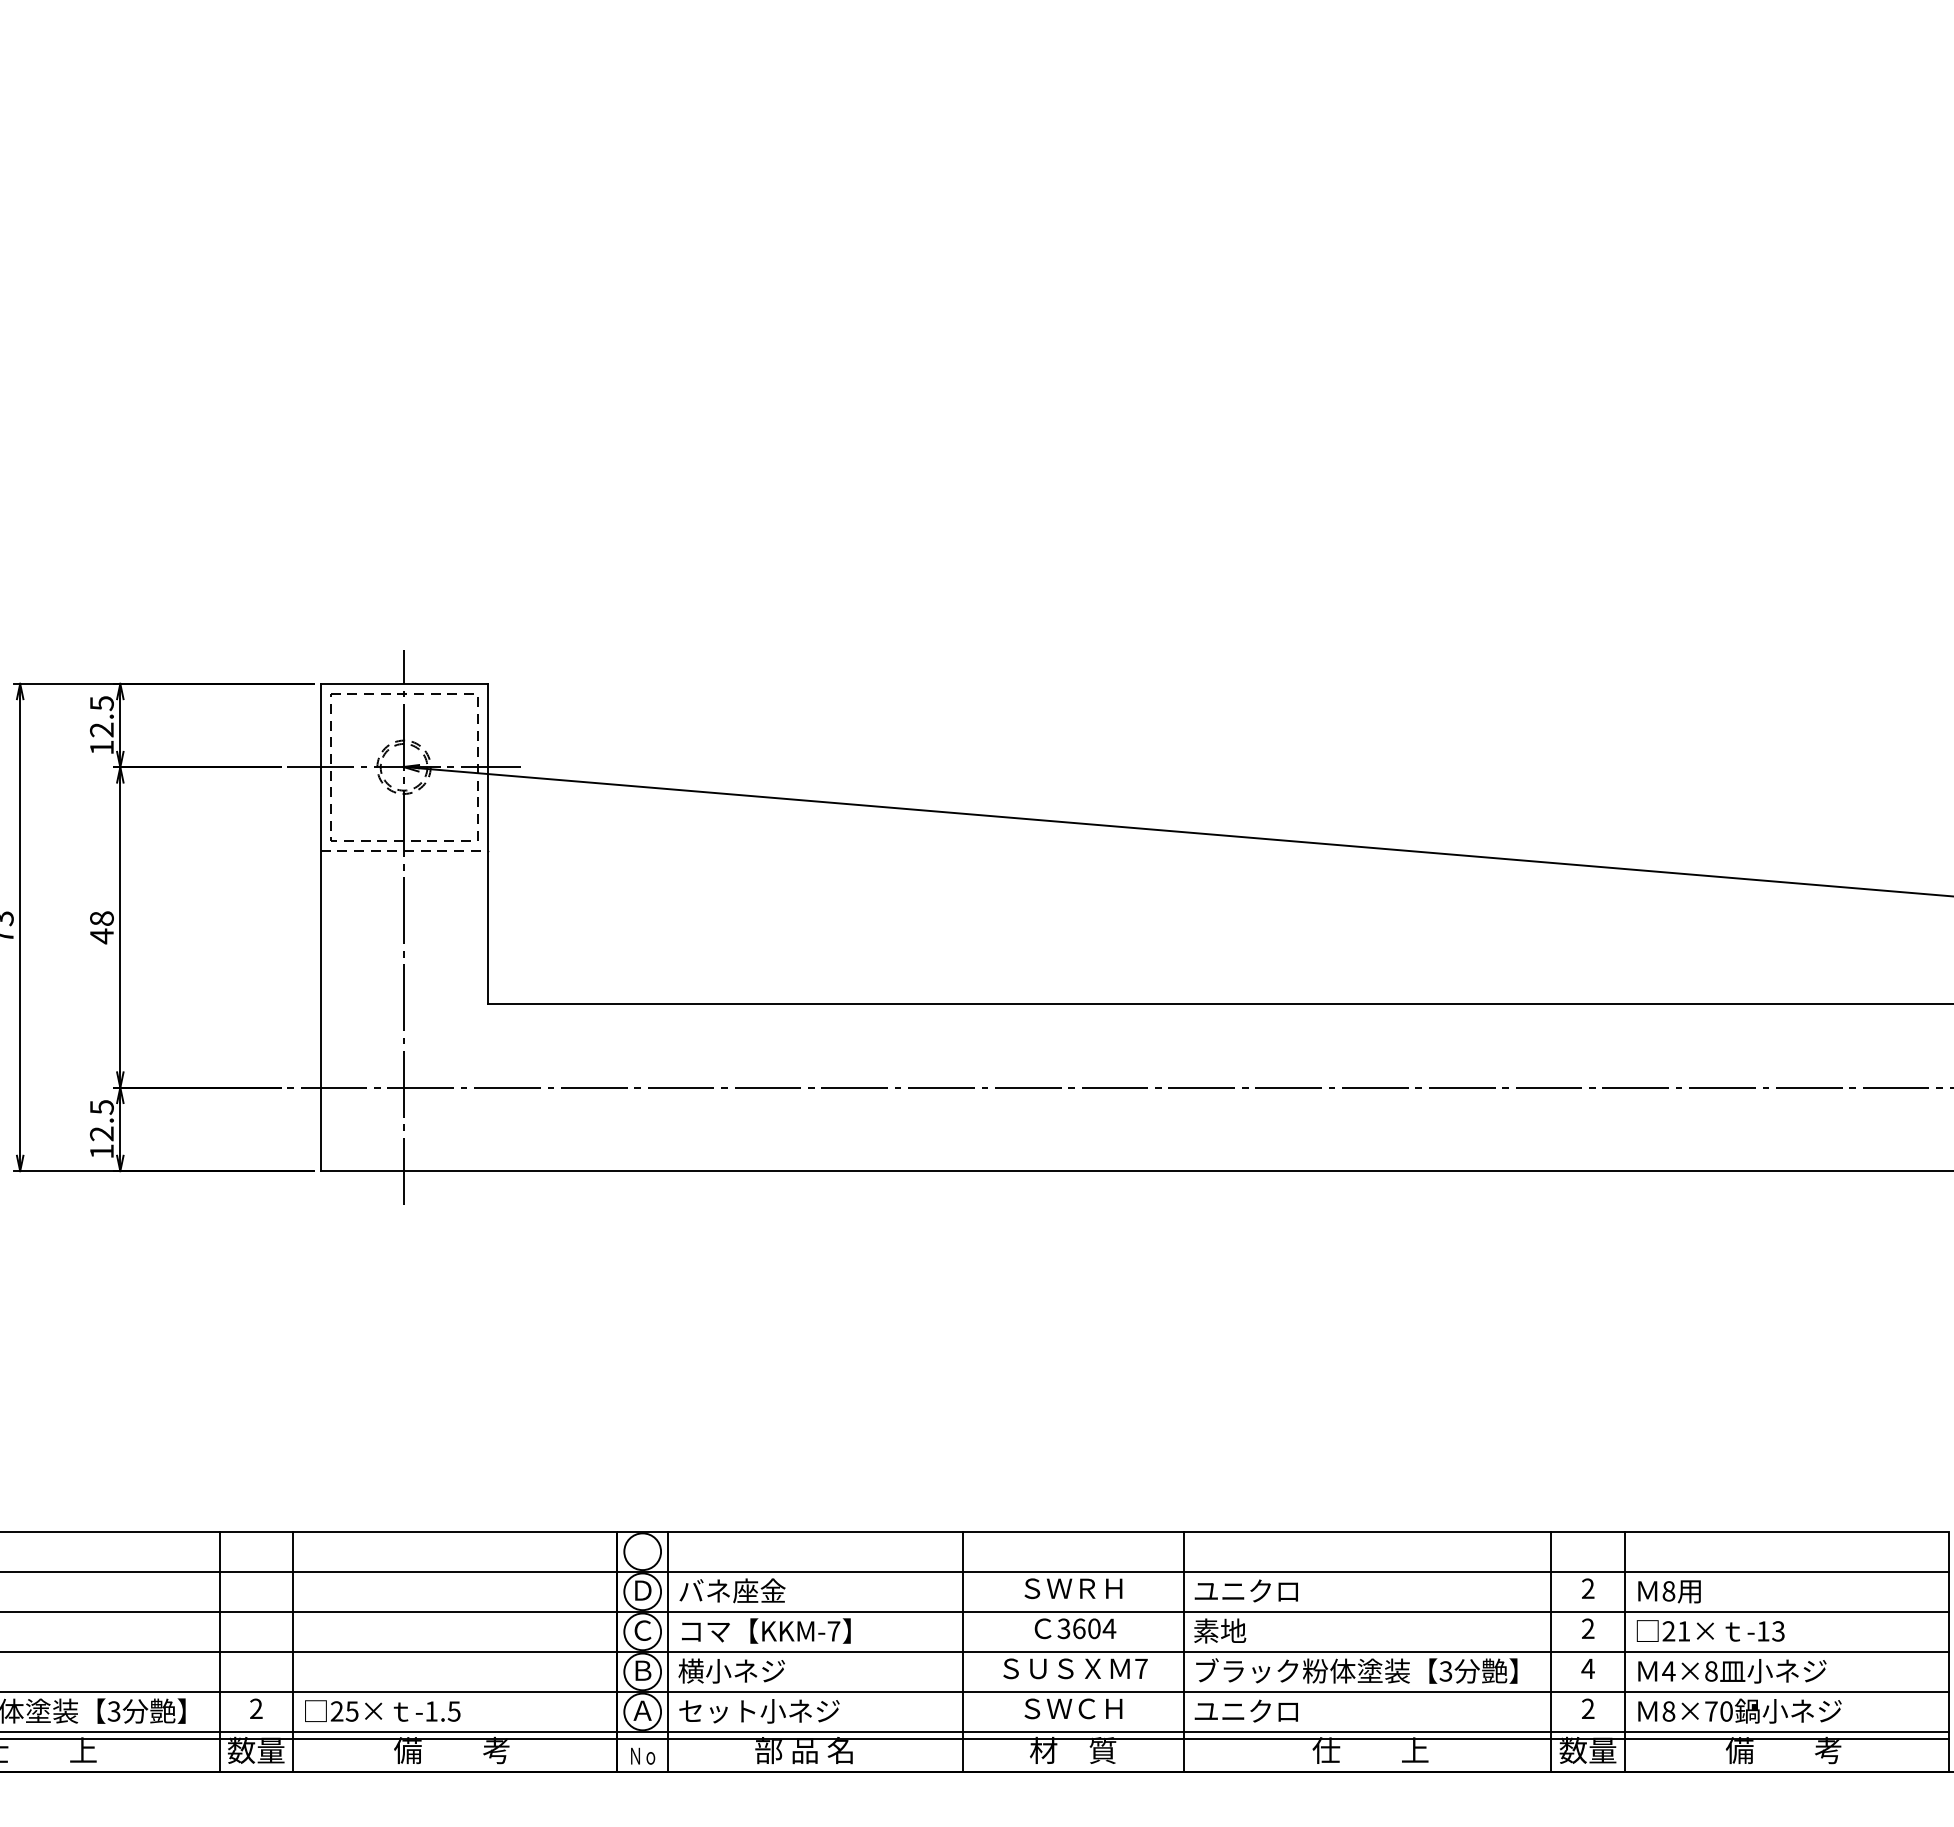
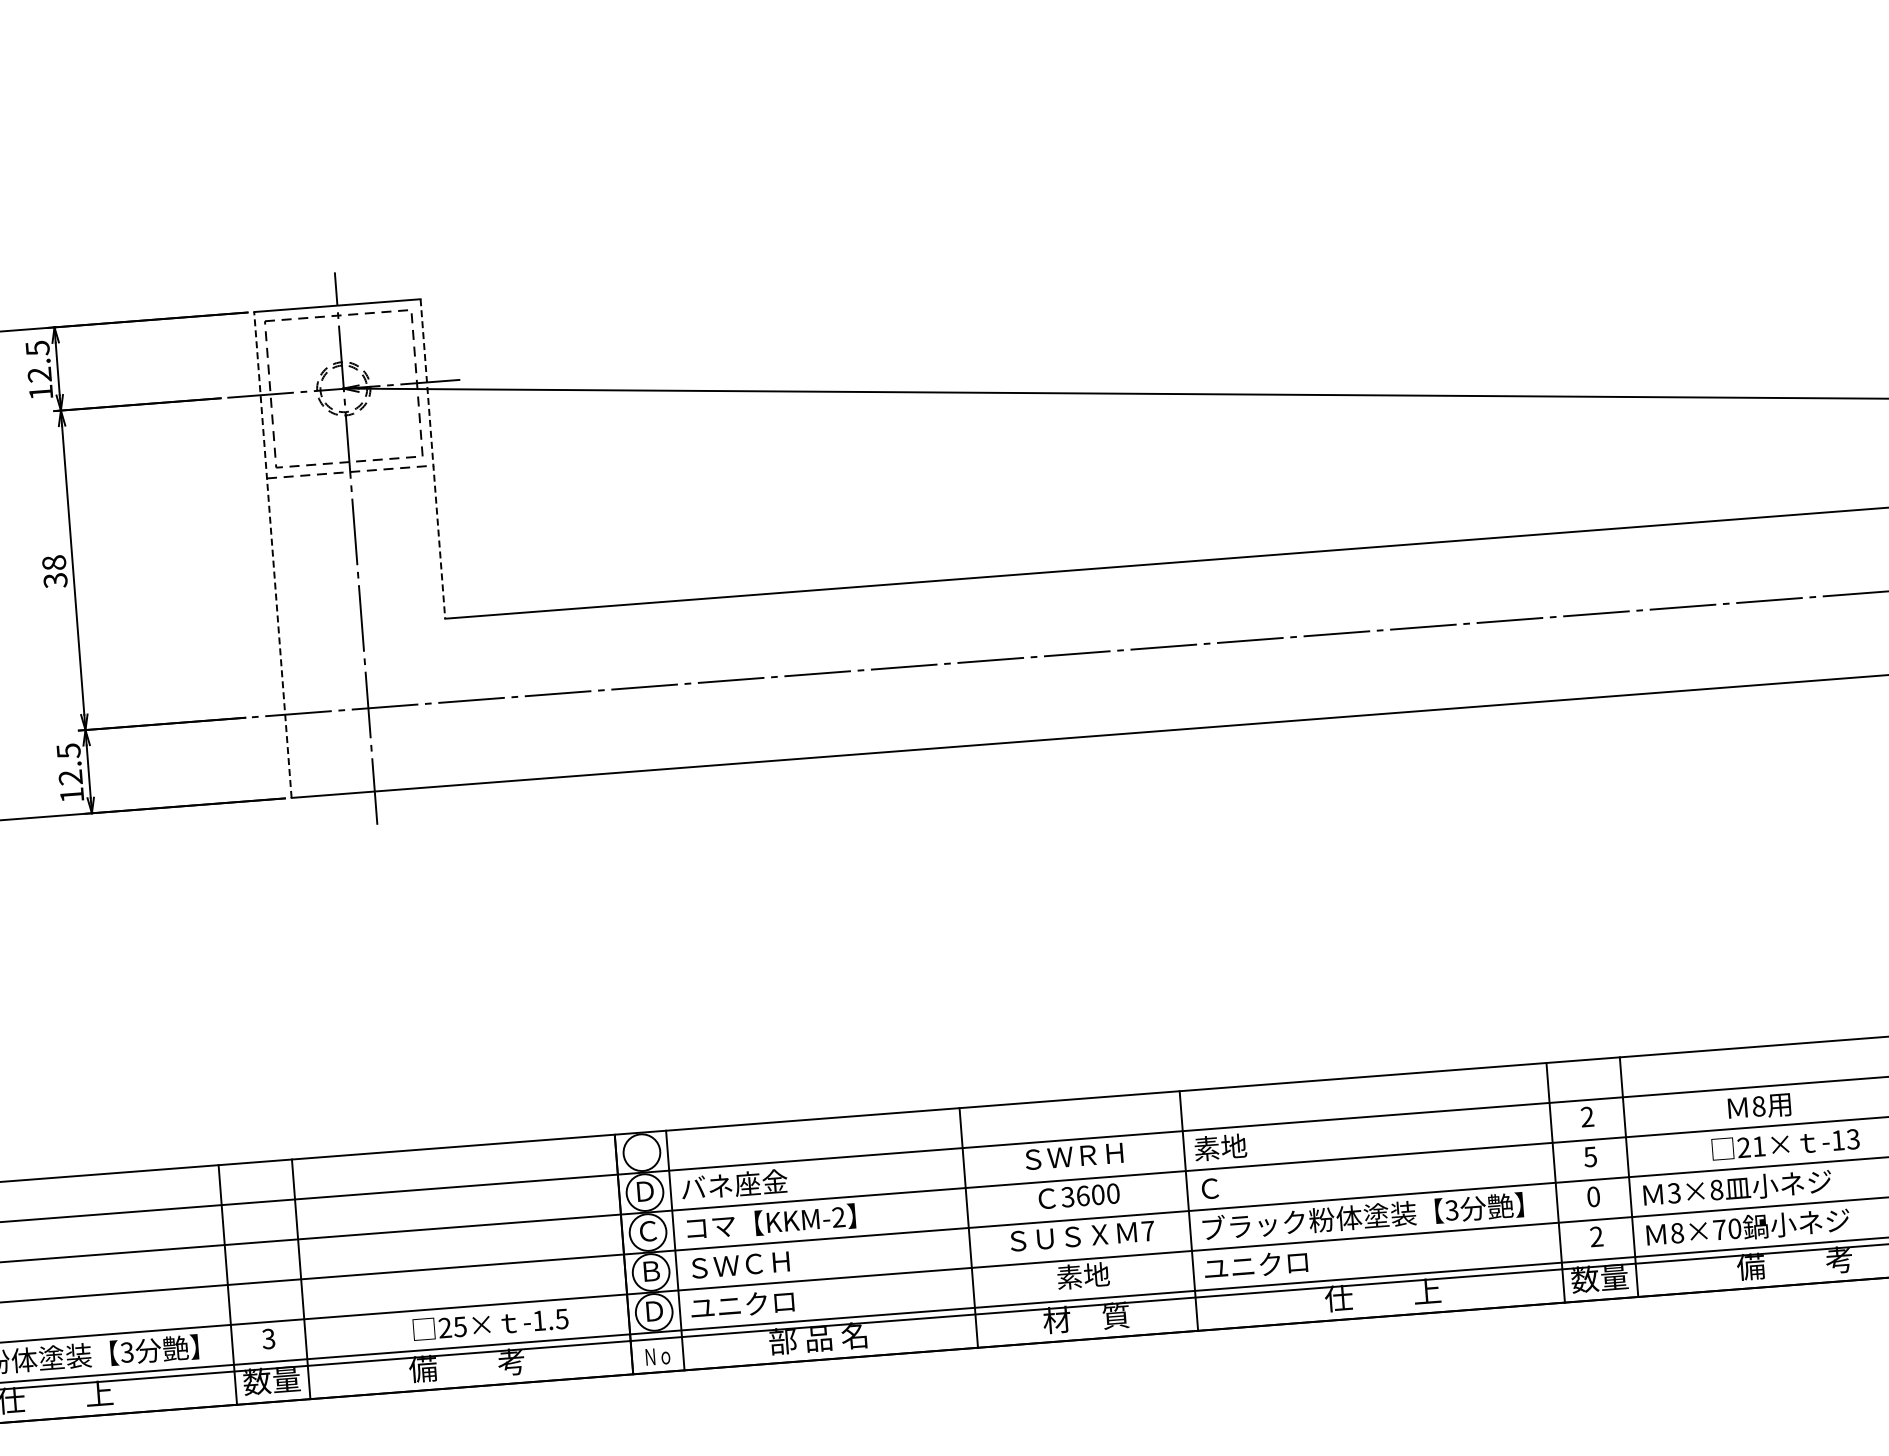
line: (487, 844) -> (432, 459), solid -> dashed
line: (320, 927) -> (272, 554), solid -> dashed
text: (101, 936) -> (55, 580), 48 -> 38
text: (1245, 1590) -> (1245, 1145), ユニクロ -> 素地
text: (1669, 1591) -> (1759, 1106), moved
text: (1109, 1628) -> (1113, 1193), 3604 -> 3600
text: (1587, 1628) -> (1589, 1156), 2 -> 5
text: (1220, 1630) -> (1224, 1186), 素地 -> Ｃ
text: (1710, 1630) -> (1785, 1143), moved
text: (833, 1631) -> (838, 1217), KKM-7 -> KKM-2
text: (1587, 1668) -> (1592, 1196), 4 -> 0
text: (731, 1670) -> (739, 1264), 横小ネジ -> ＳＷＣＨ
text: (1668, 1671) -> (1673, 1193), 4×8 -> 3×8
text: (1073, 1708) -> (1083, 1275), ＳＷＣＨ -> 素地
text: (255, 1709) -> (267, 1339), 2 -> 3
text: (382, 1710) -> (490, 1323), moved
text: (642, 1710) -> (653, 1310), Ａ -> Ｄ
text: (759, 1711) -> (770, 1303), セット小ネジ -> ユニクロ

